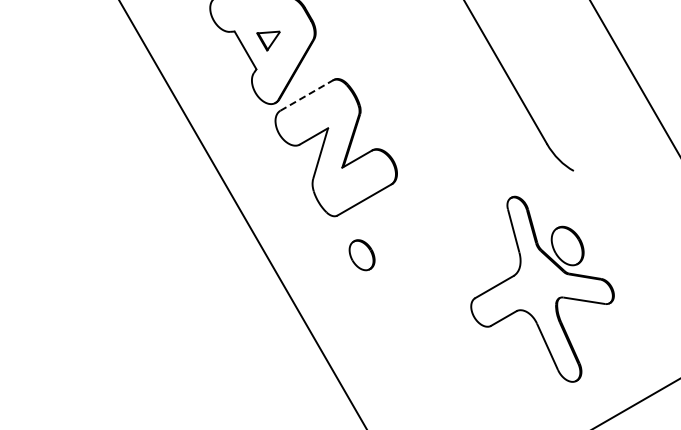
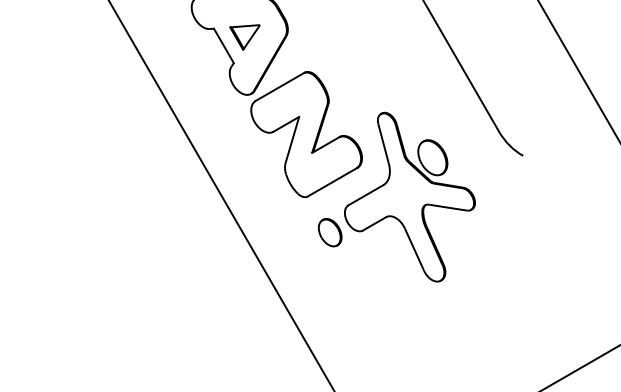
part: (268, 40) -> (244, 36), size x1.43
line: (307, 95) -> (280, 87), dashed -> solid
part: (542, 288) -> (409, 196), moved

